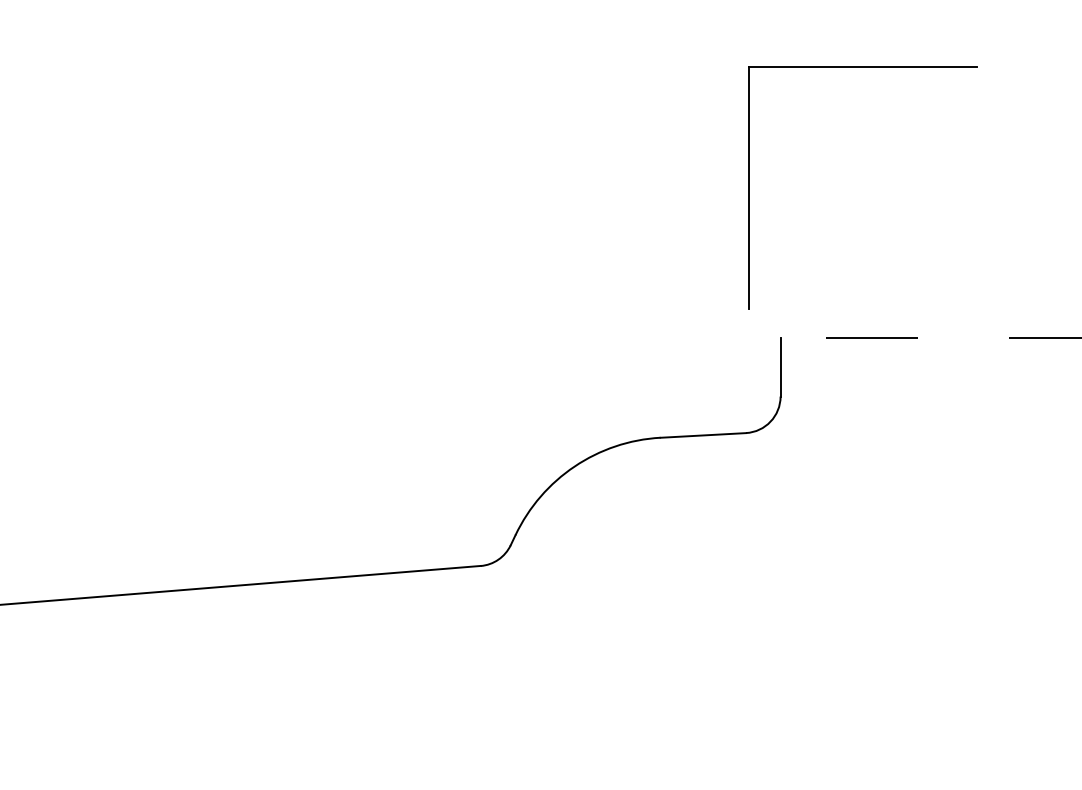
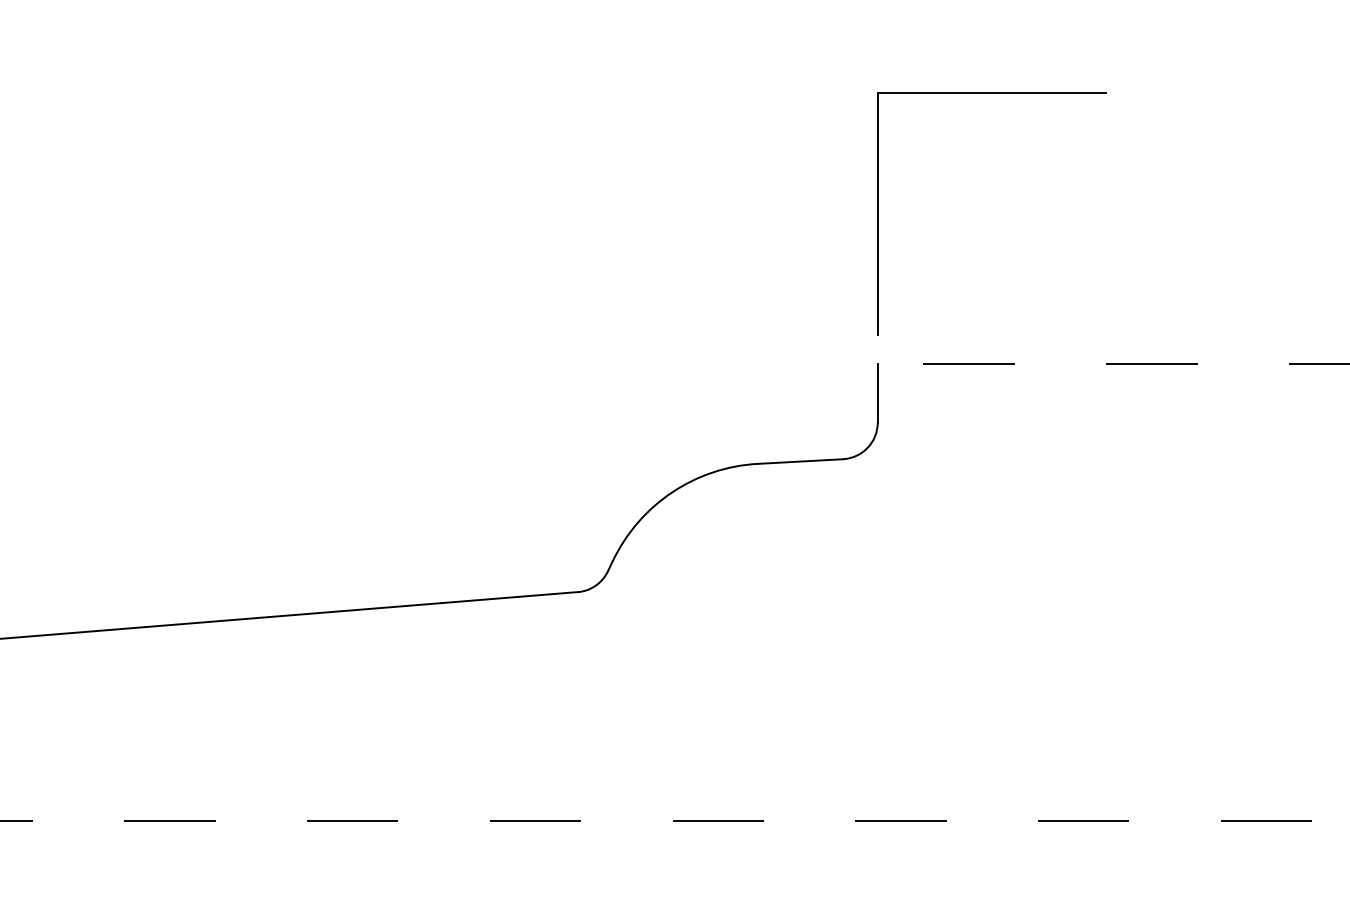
part: (749, 187) -> (878, 213), moved

